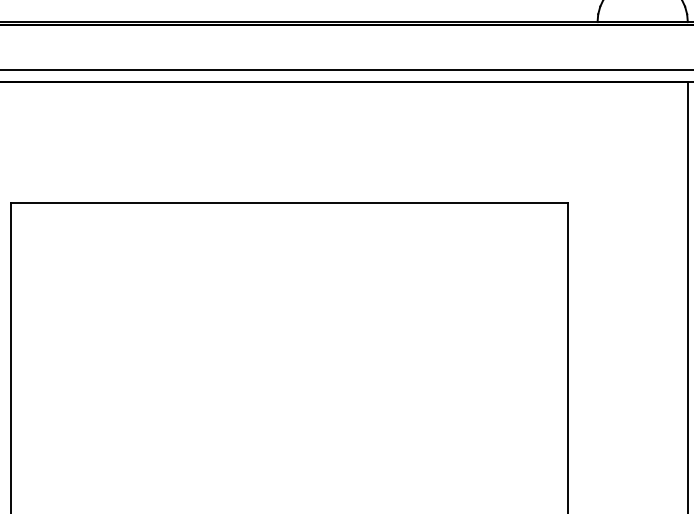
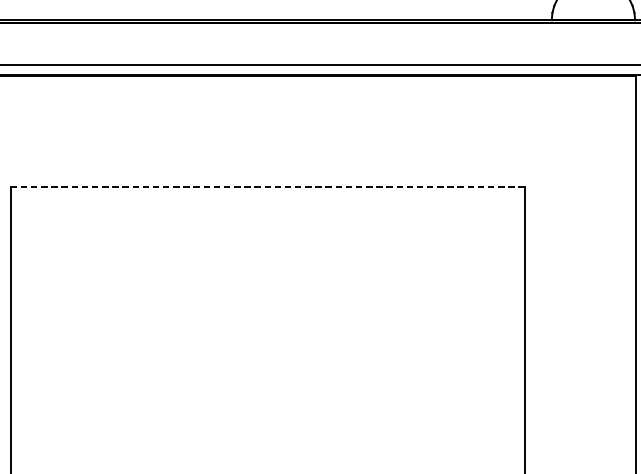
line: (290, 202) -> (268, 186), solid -> dashed

